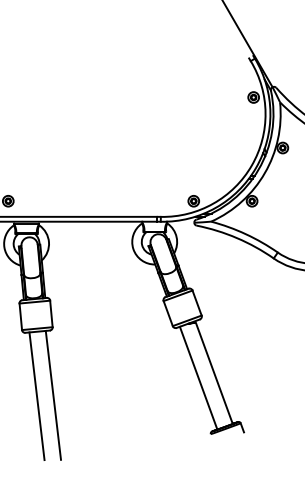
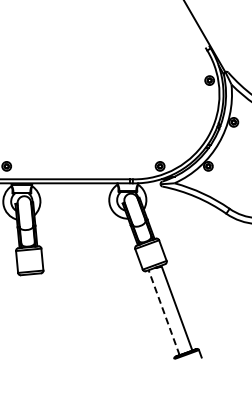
line: (199, 377) -> (164, 312), solid -> dashed
line: (52, 394) -> (43, 326), removed
line: (37, 396) -> (30, 327), removed

